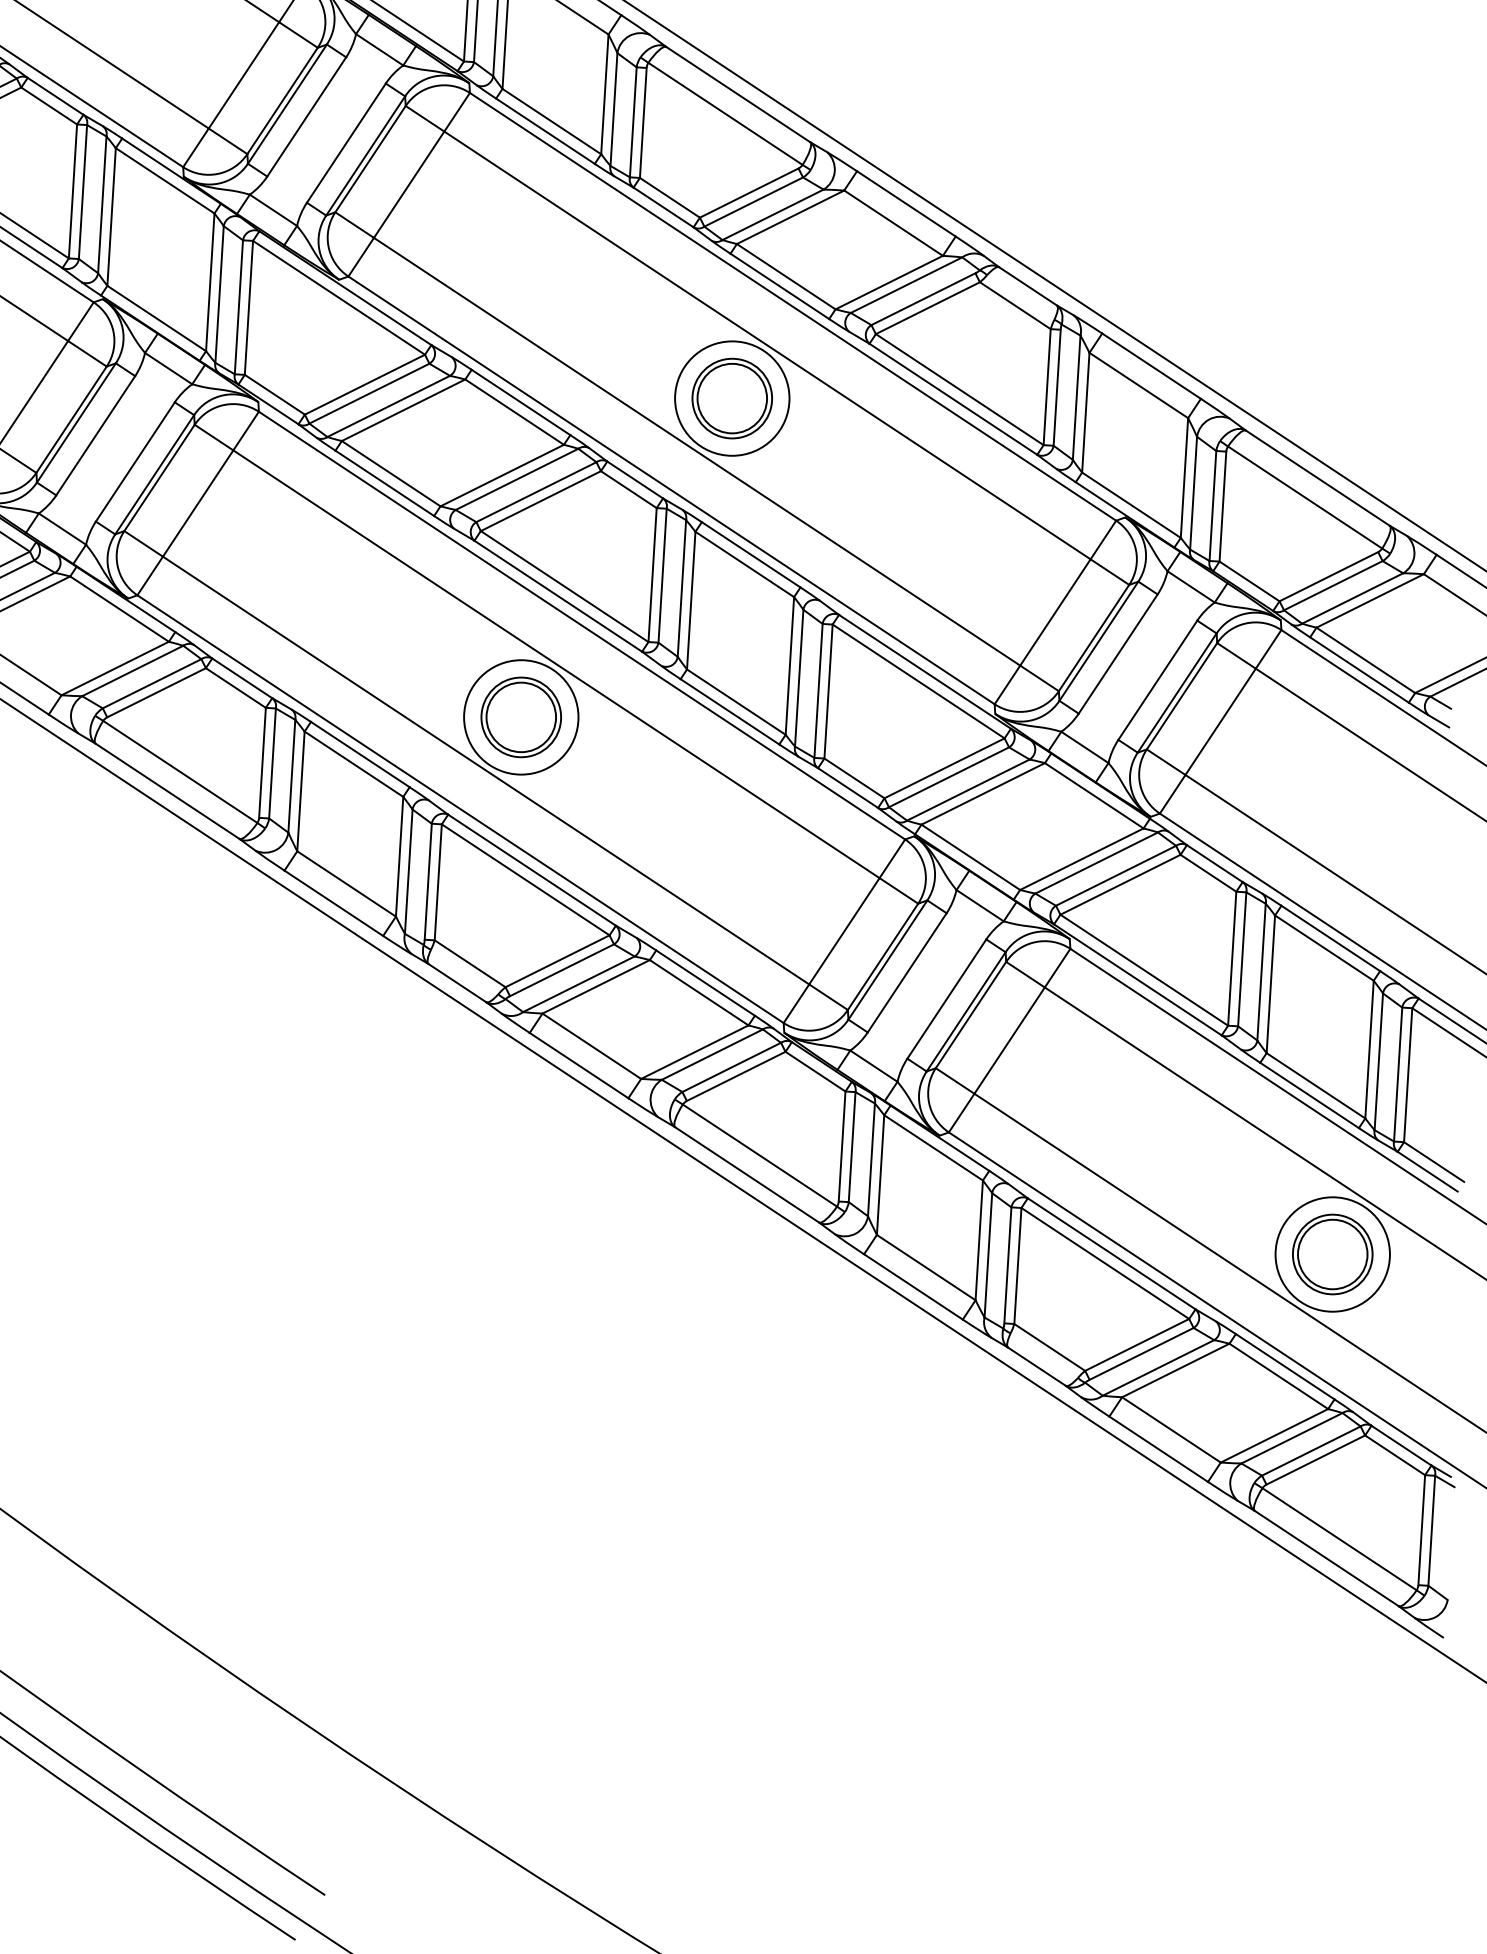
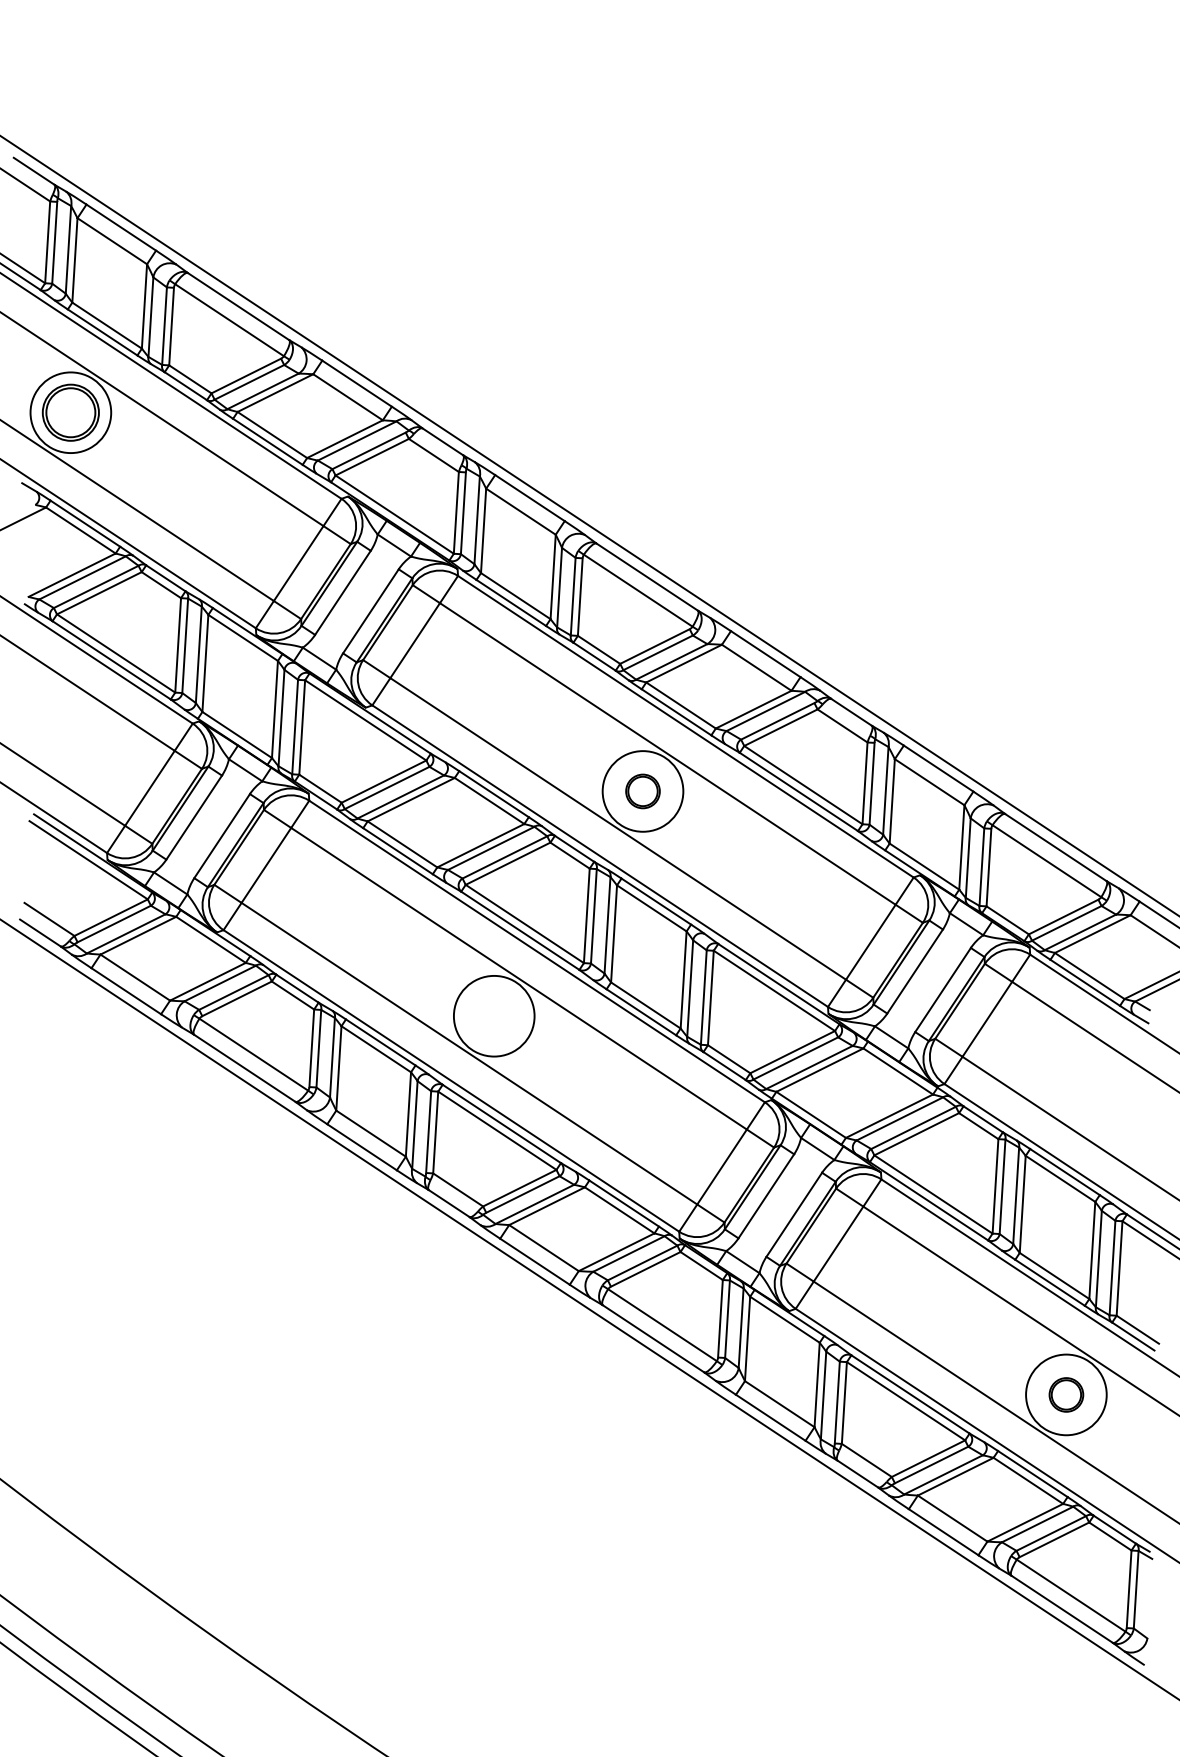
part: (731, 398) -> (642, 791), size x0.6
part: (521, 717) -> (494, 1016), removed
part: (1332, 1253) -> (1066, 1394), size x0.6

